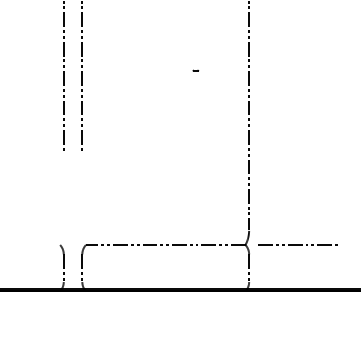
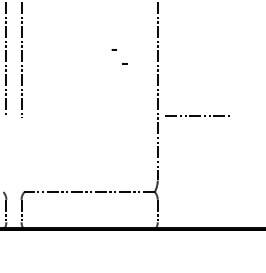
part: (208, 87) -> (124, 63), added
line: (297, 244) -> (197, 115), moved

